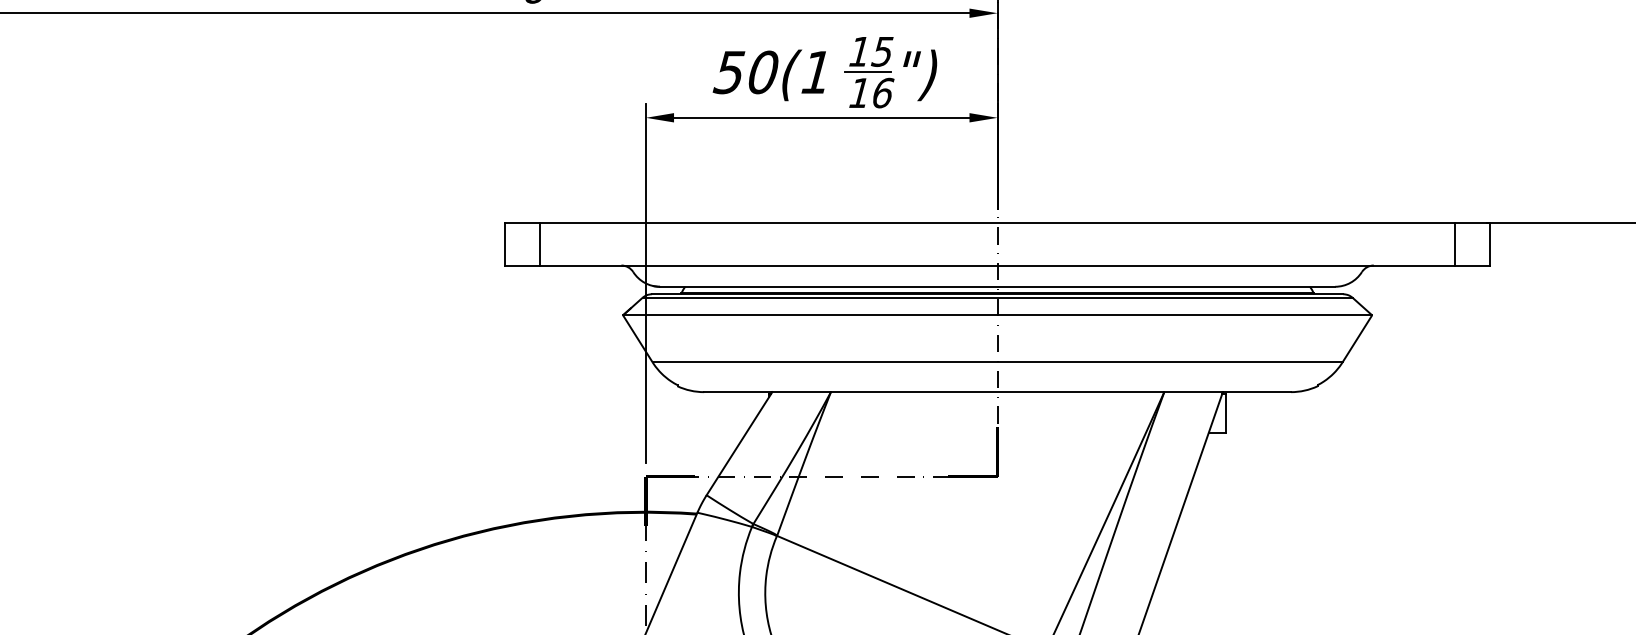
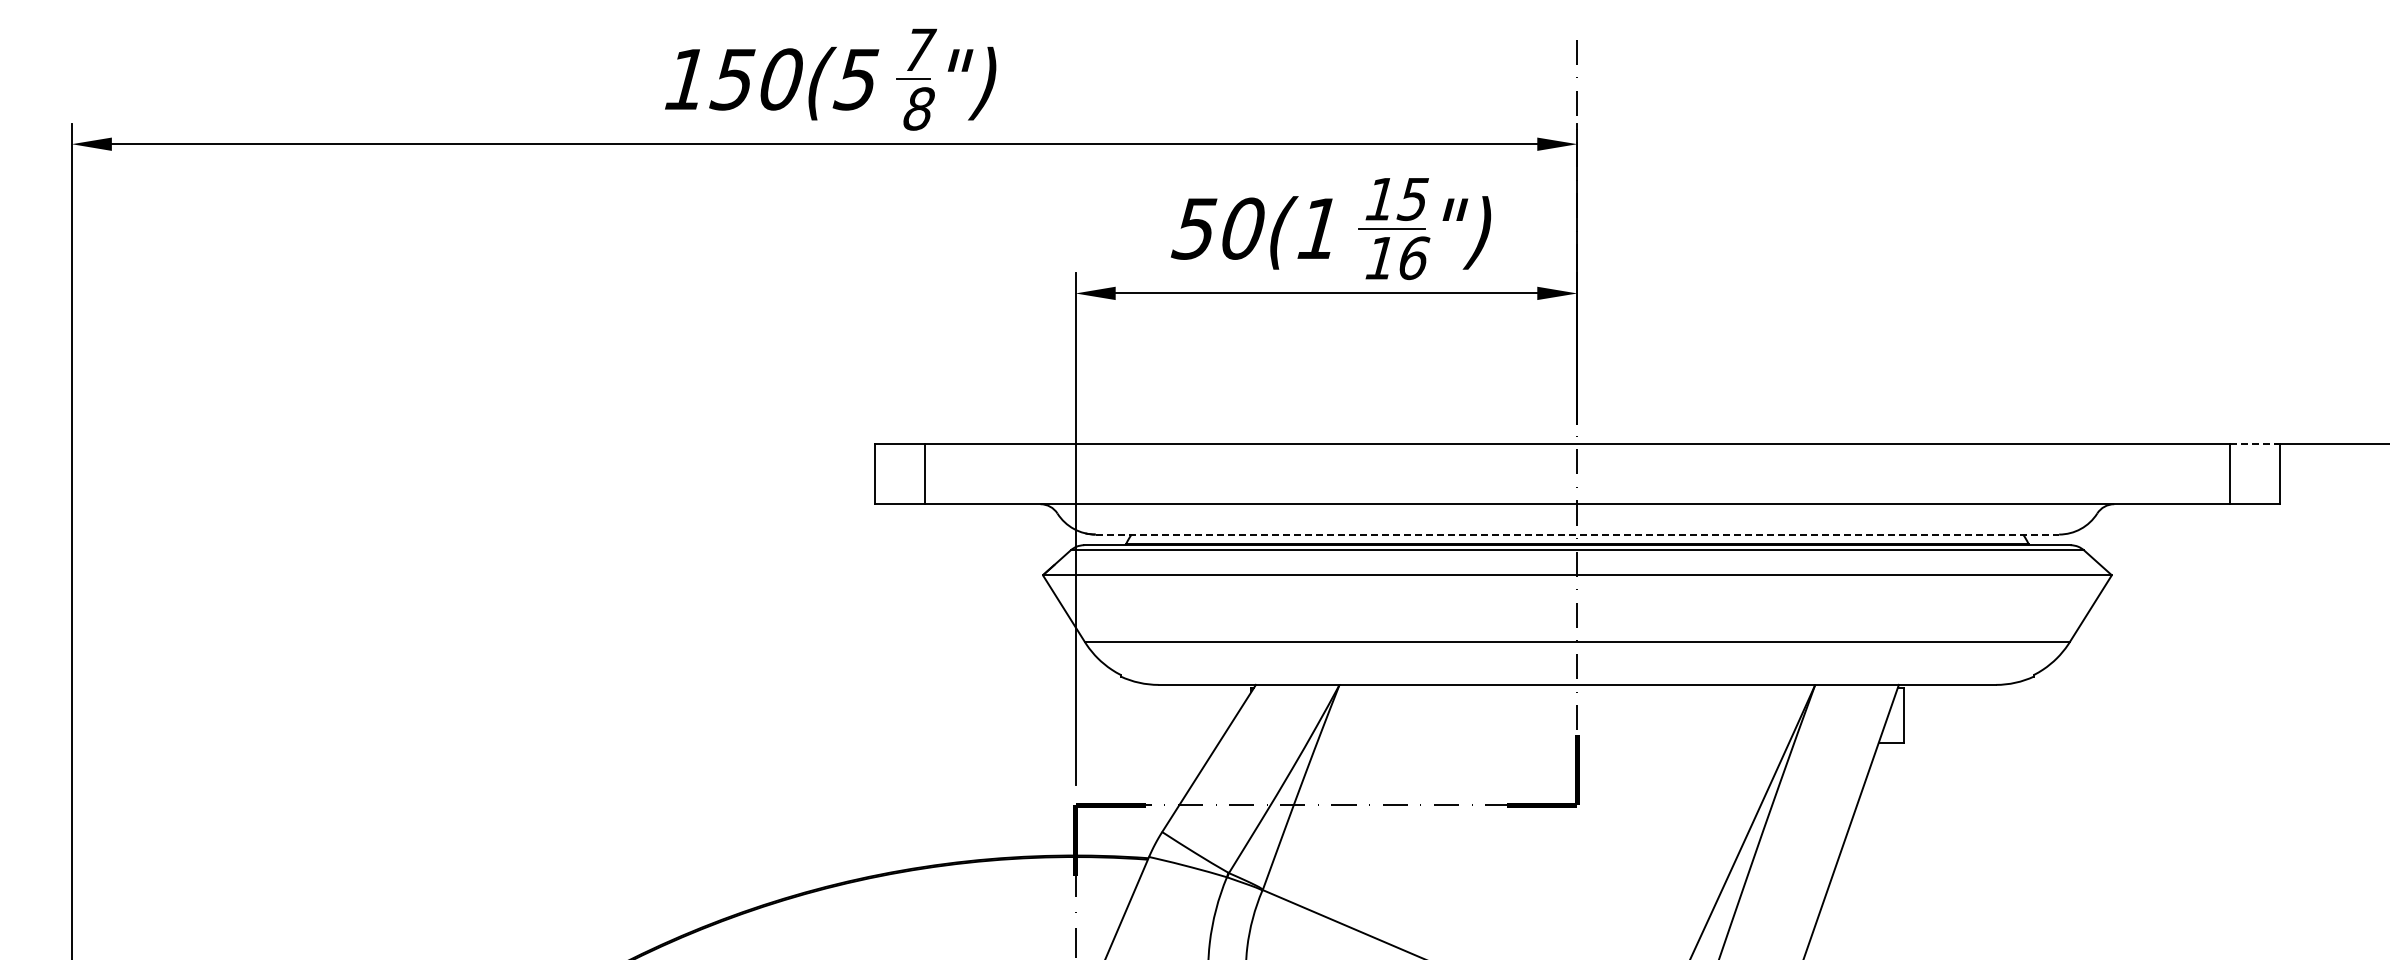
line: (1472, 223) -> (2255, 444), solid -> dashed
line: (997, 286) -> (1577, 534), solid -> dashed

